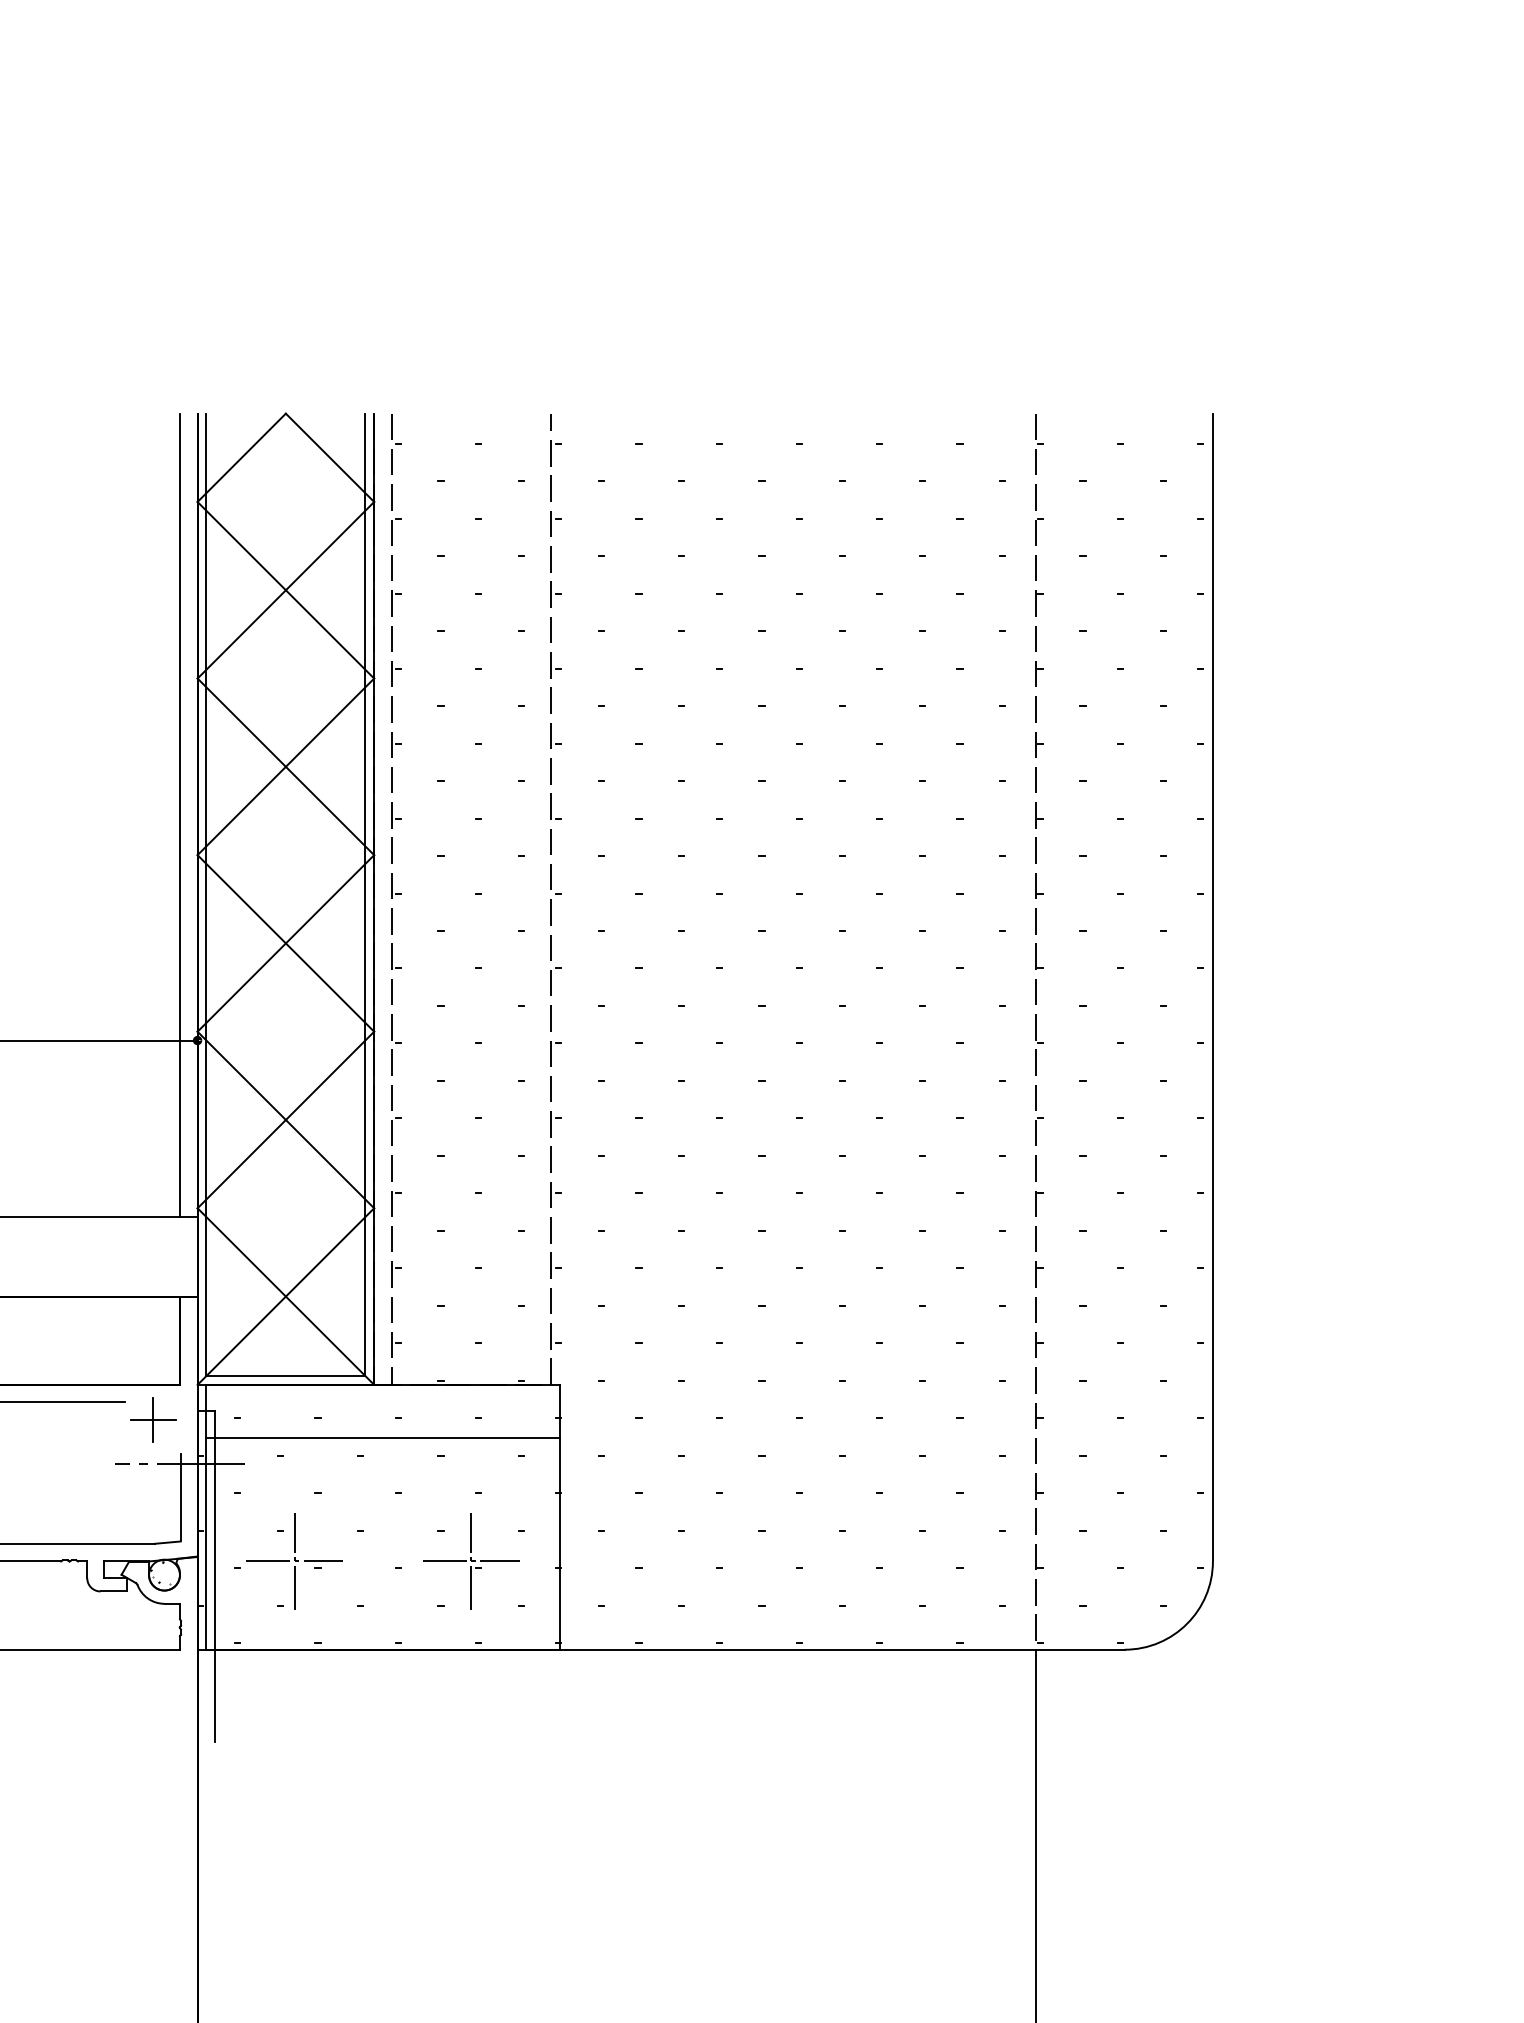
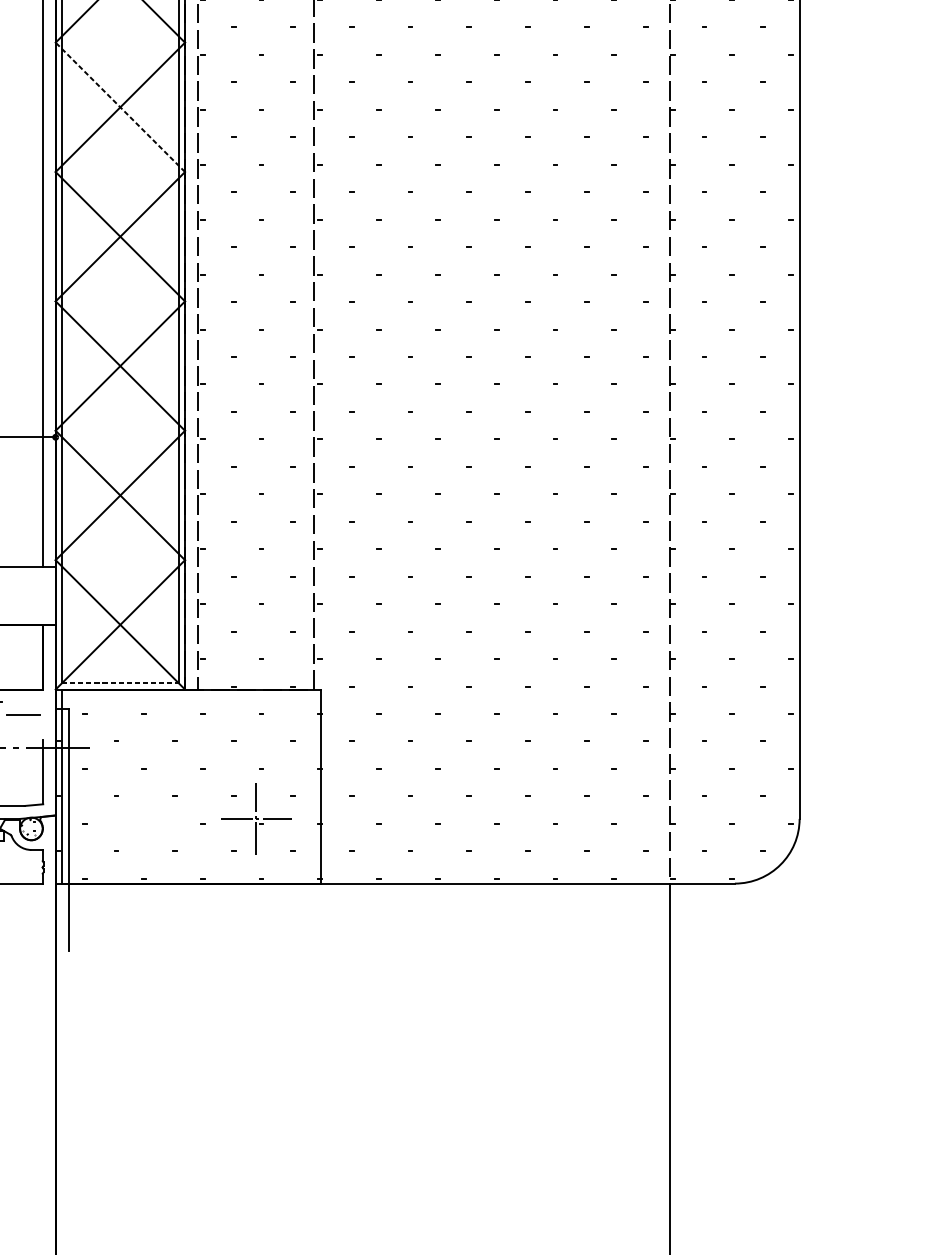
line: (285, 590) -> (120, 107), solid -> dashed
line: (286, 1376) -> (120, 683), solid -> dashed
line: (153, 1420) -> (23, 715), removed
line: (382, 1437) -> (191, 728), removed
part: (294, 1561) -> (126, 818), removed

